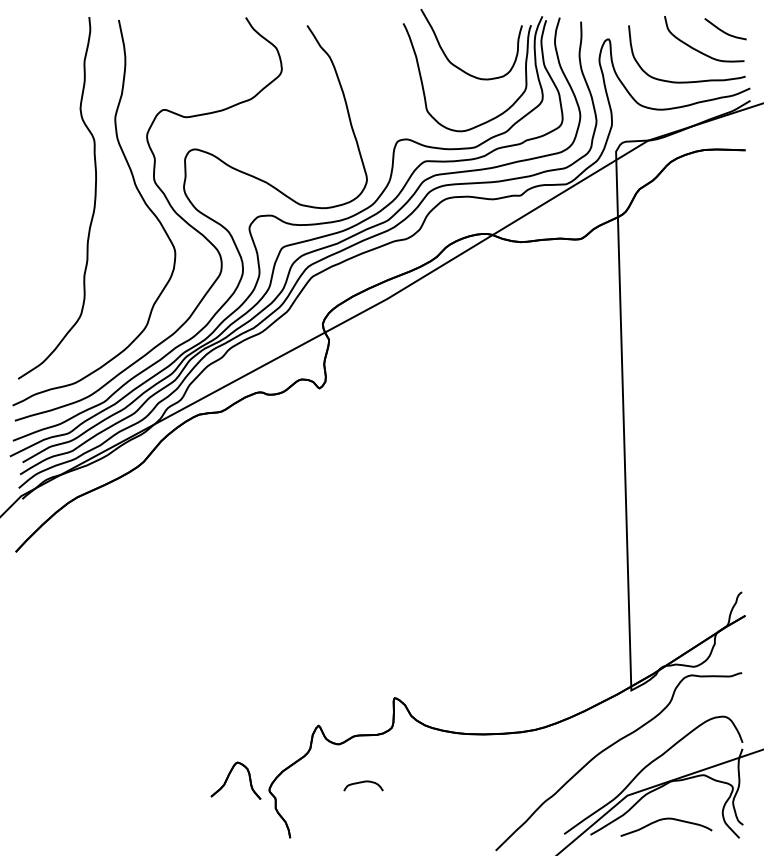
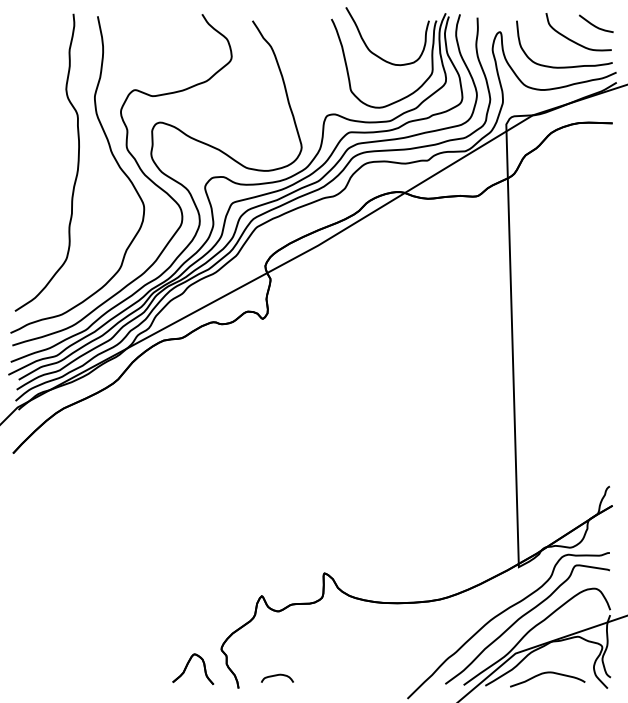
curve: (634, 752) -> (521, 618), added
part: (229, 776) -> (187, 665), moved
curve: (361, 783) -> (275, 676), moved

